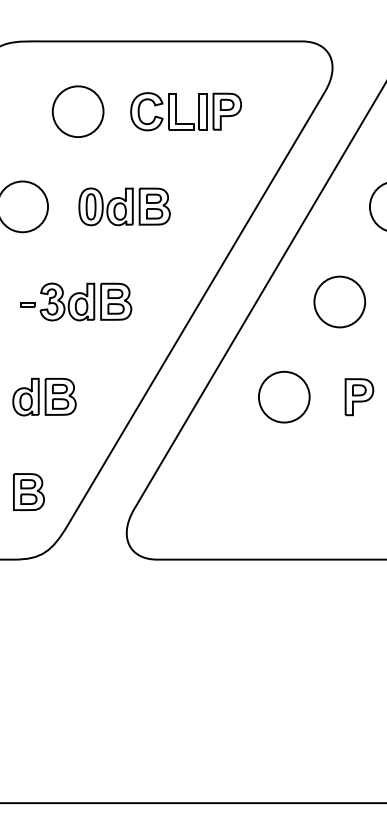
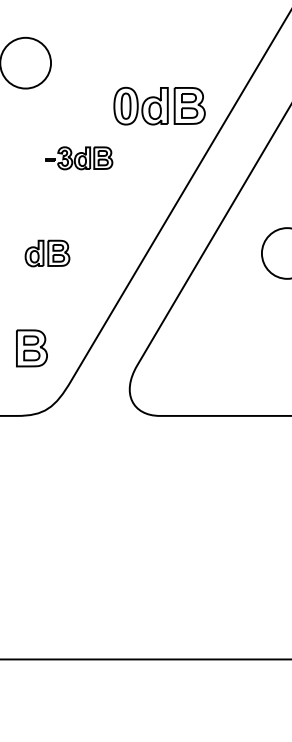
part: (124, 206) -> (159, 105), moved
part: (76, 301) -> (79, 157), size x0.6
part: (44, 397) -> (47, 253), size x0.7

